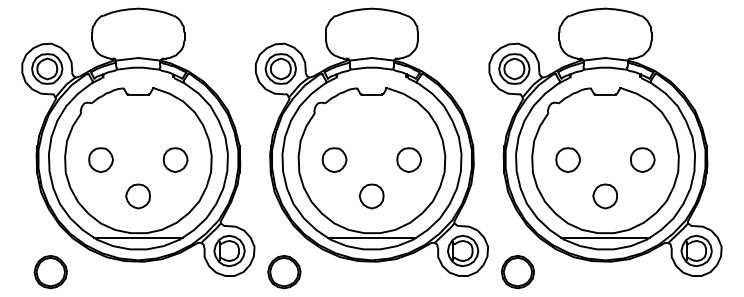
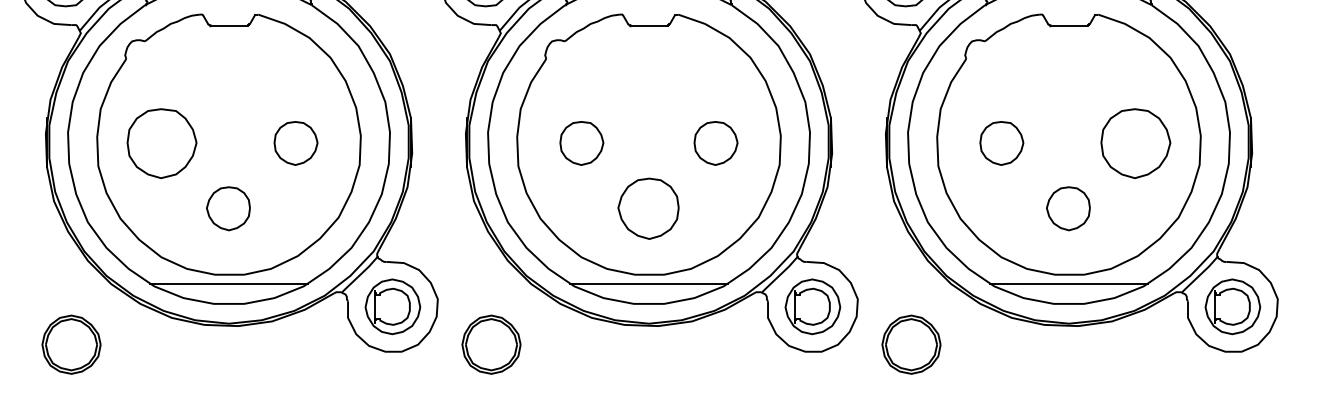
part: (100, 159) -> (160, 142), size x1.6
part: (642, 159) -> (1135, 142), size x1.6
part: (371, 196) -> (648, 208), size x1.4

